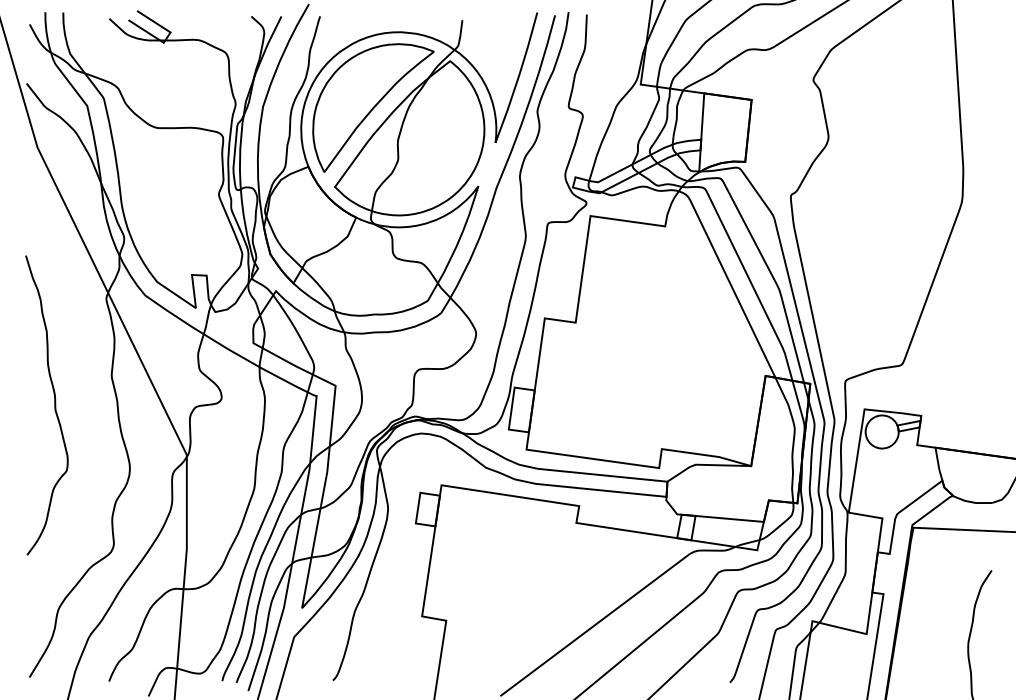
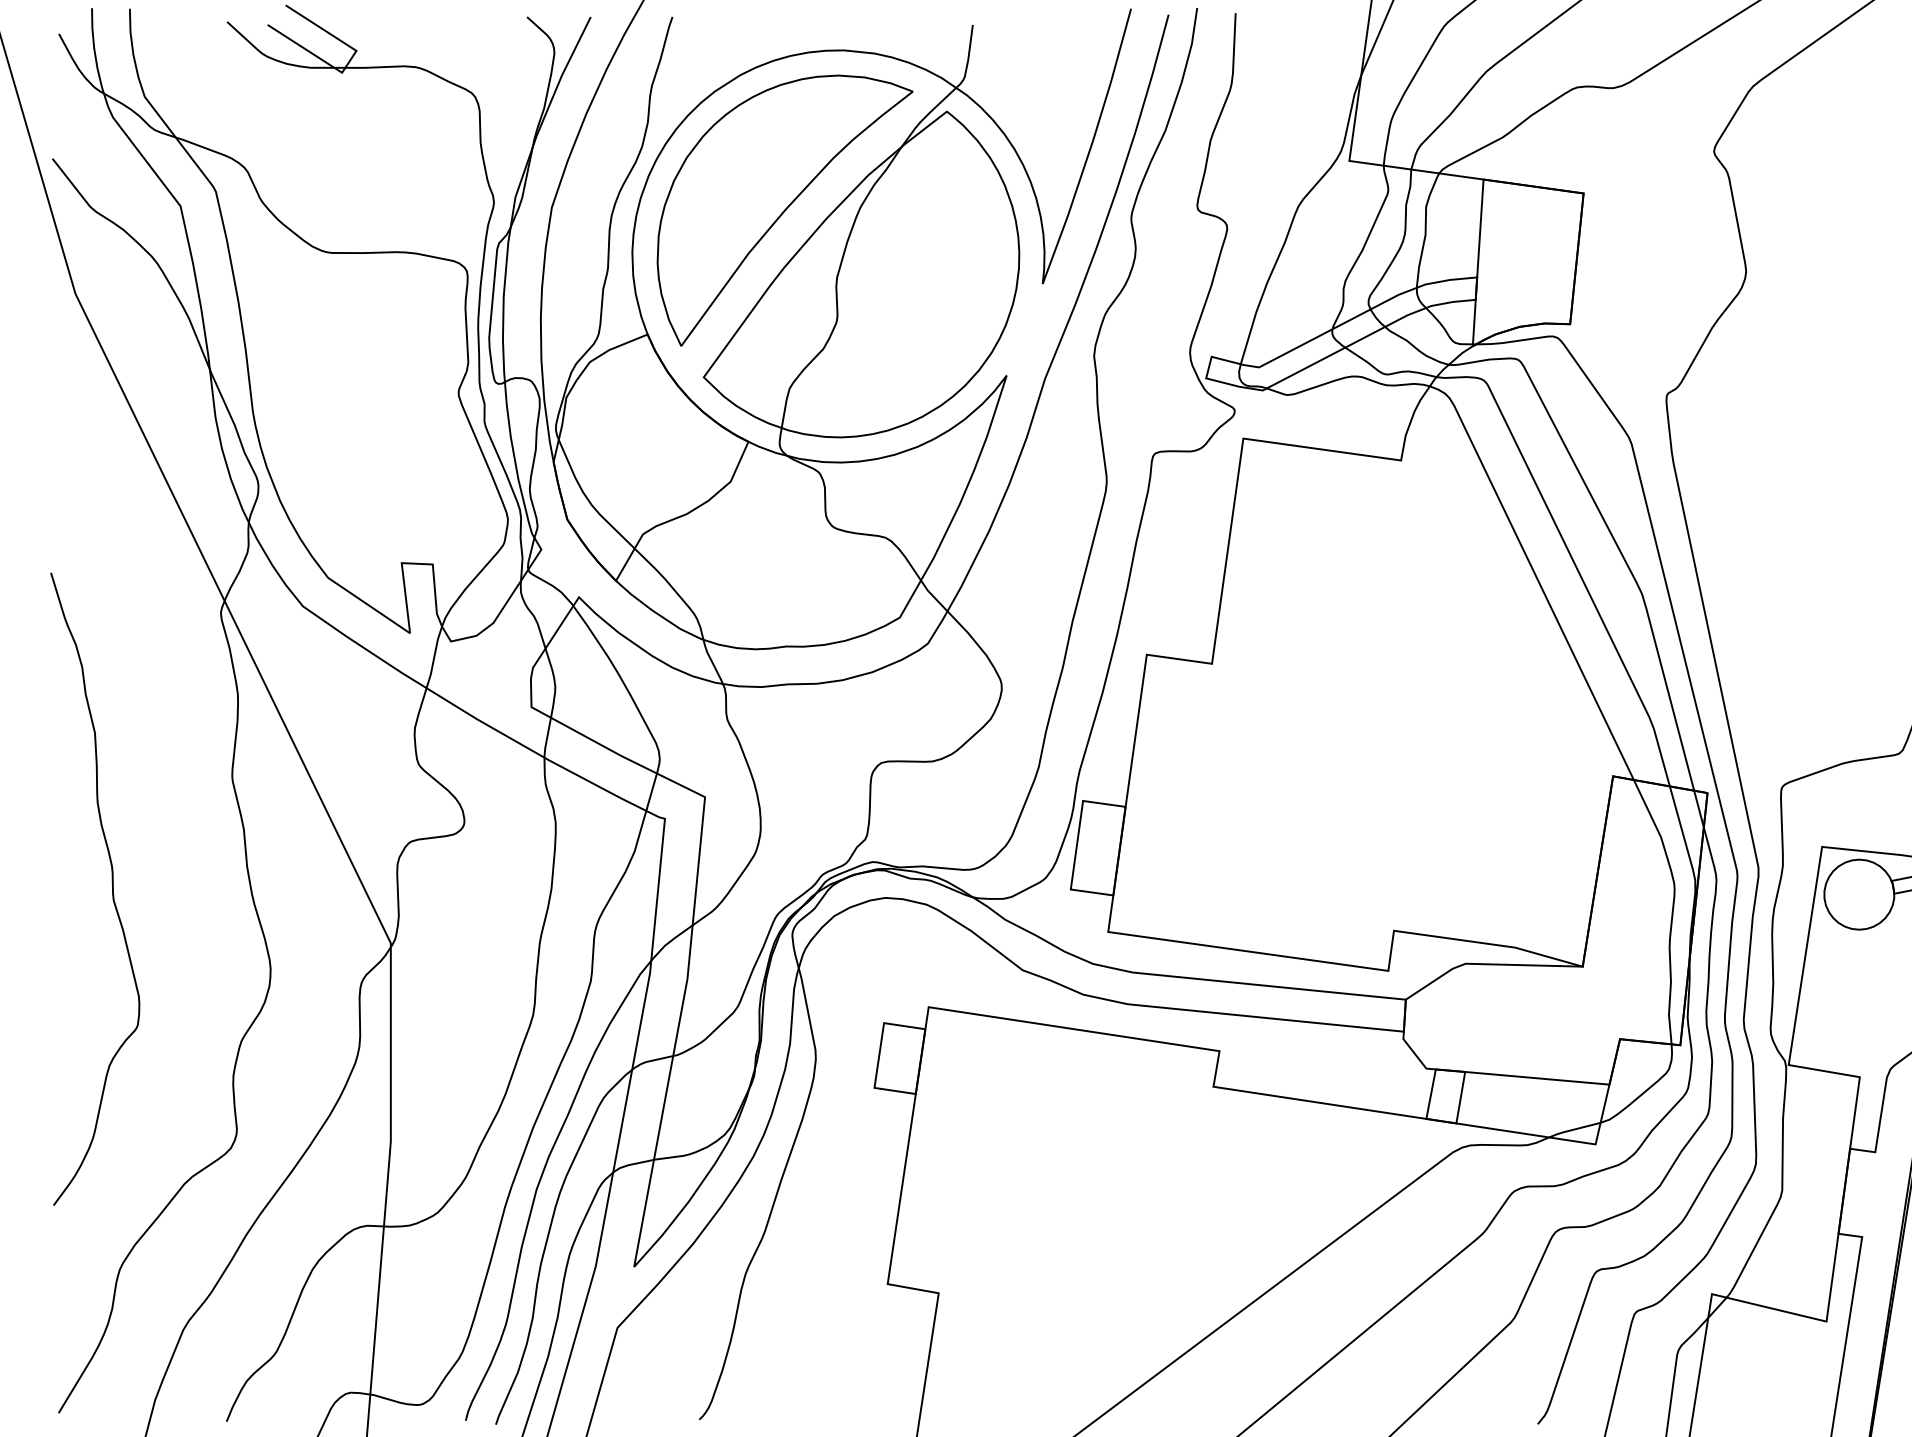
curve: (54, 405) -> (111, 889), moved

